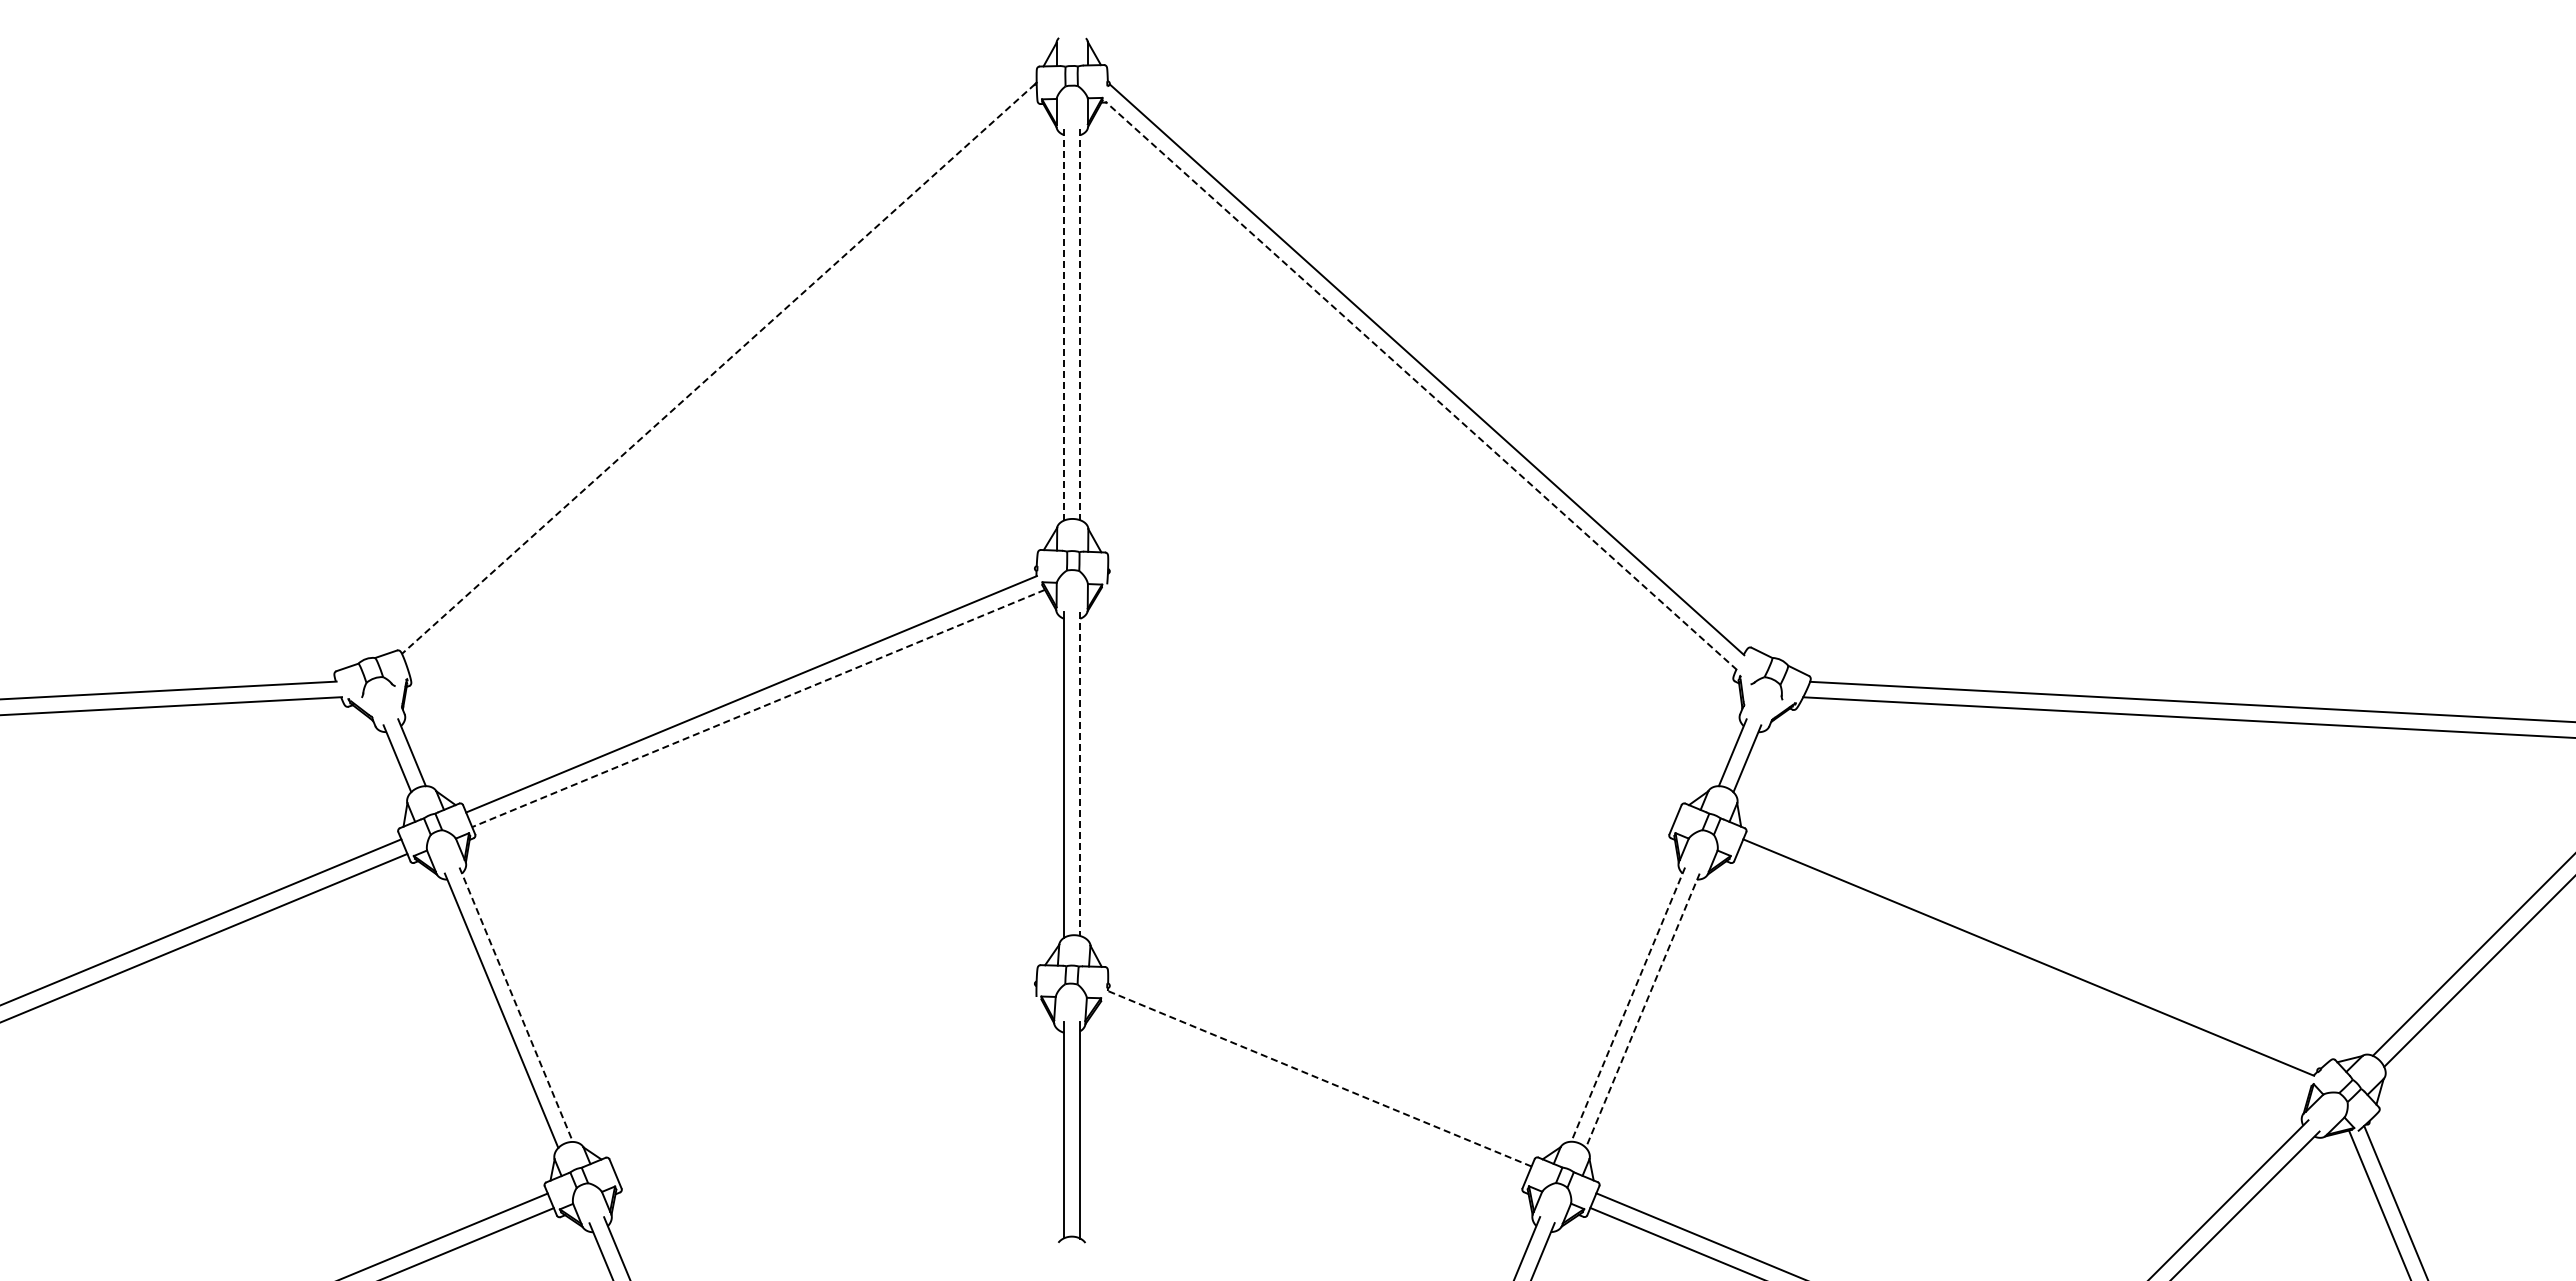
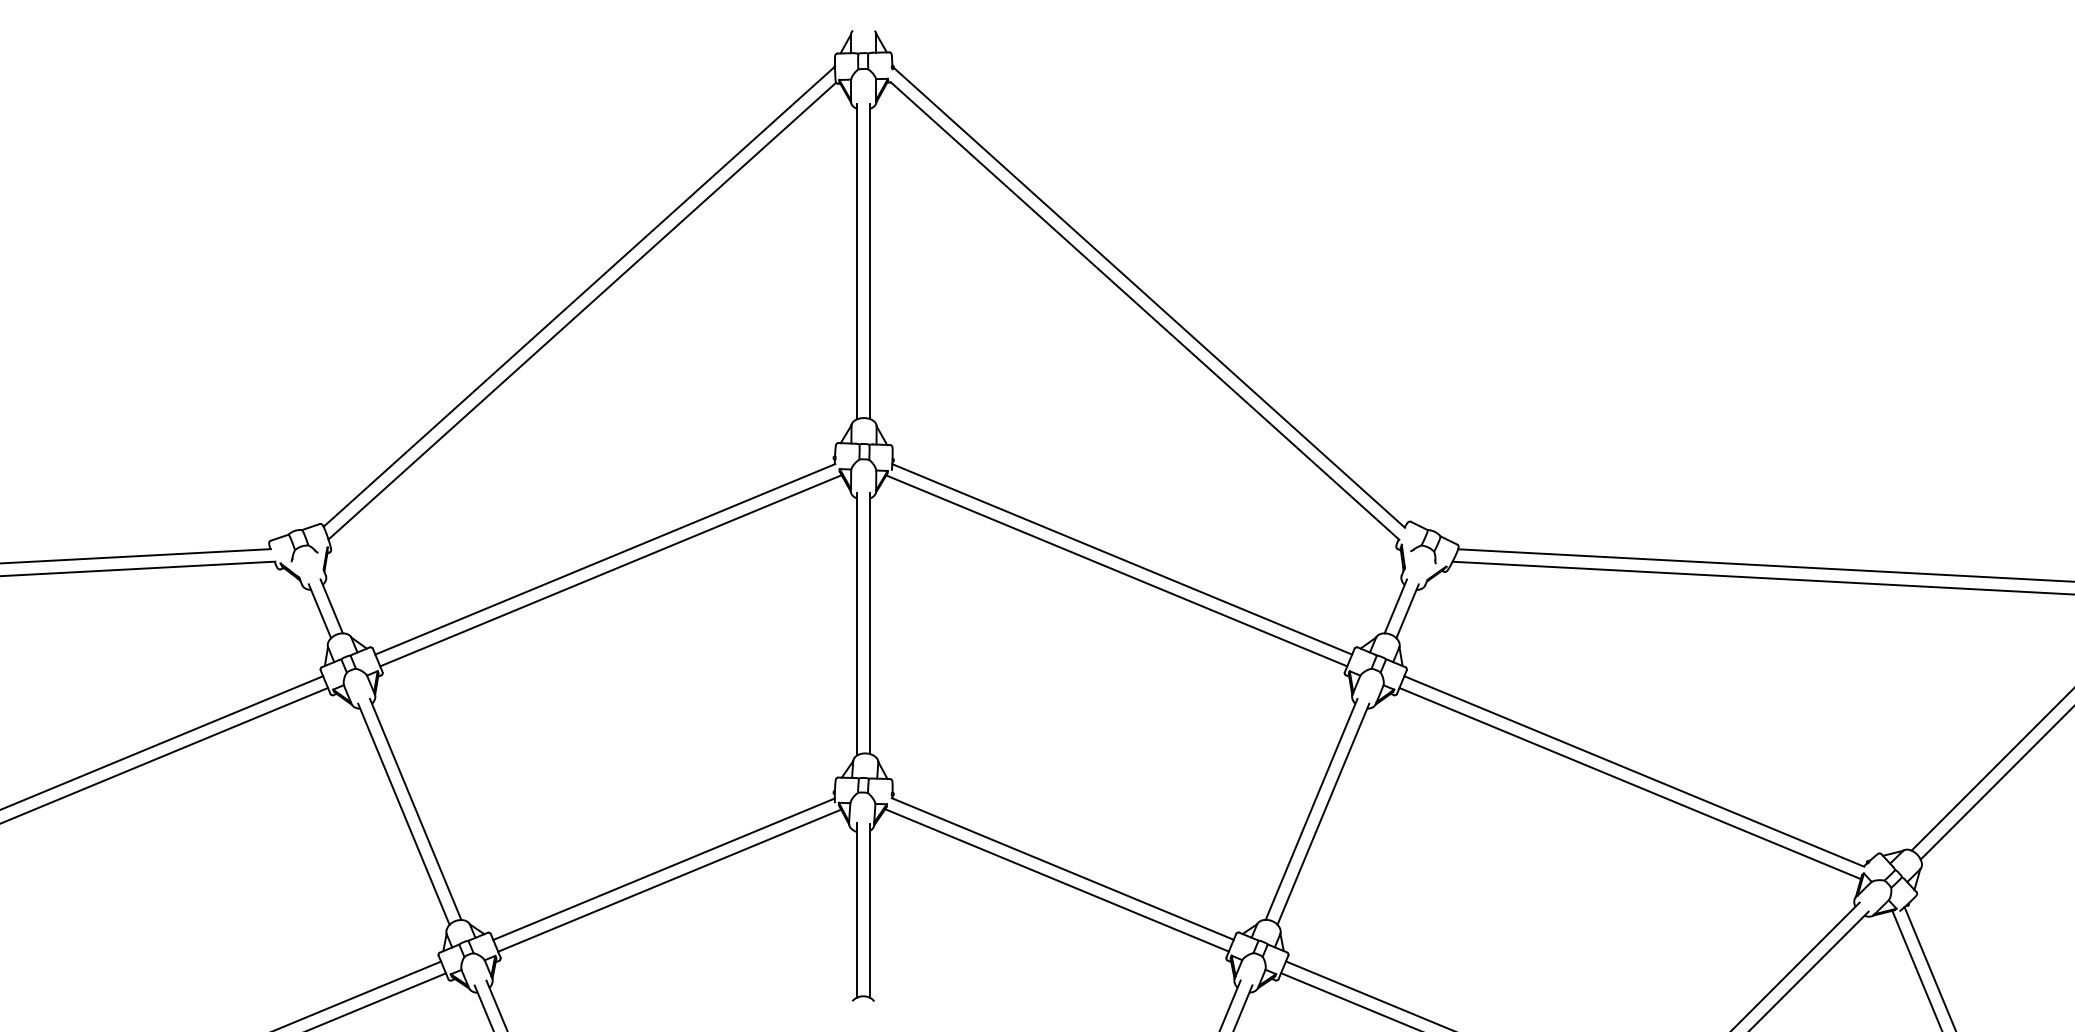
line: (1064, 324) -> (857, 261), dashed -> solid
line: (1080, 324) -> (870, 261), dashed -> solid
line: (718, 369) -> (578, 297), dashed -> solid
line: (723, 385) -> (582, 310), added
line: (1421, 385) -> (1145, 310), dashed -> solid
line: (1392, 694) -> (1121, 559), added
line: (758, 708) -> (610, 570), dashed -> solid
line: (1386, 708) -> (1116, 570), added
line: (1080, 774) -> (870, 623), dashed -> solid
line: (2023, 972) -> (1630, 783), added
line: (516, 1005) -> (415, 810), dashed -> solid
line: (1628, 1005) -> (1311, 810), dashed -> solid
line: (1642, 1011) -> (1323, 814), dashed -> solid
line: (824, 1078) -> (664, 868), added
line: (1319, 1078) -> (1062, 868), dashed -> solid
line: (831, 1092) -> (669, 880), added
line: (1312, 1092) -> (1057, 880), added

